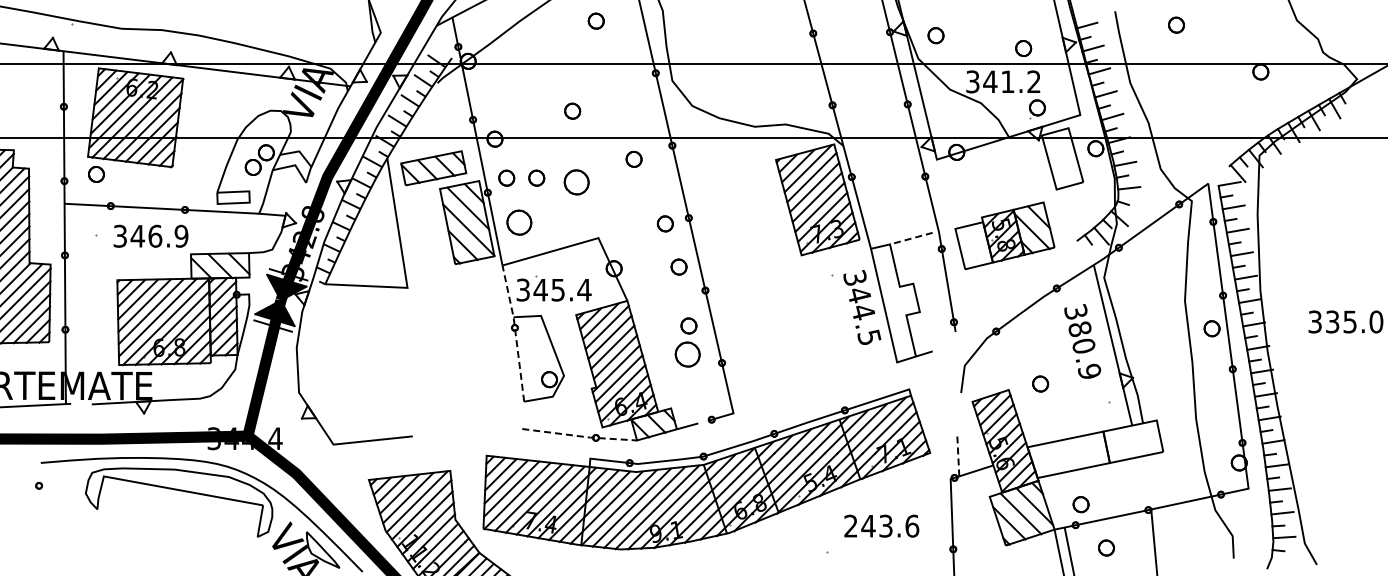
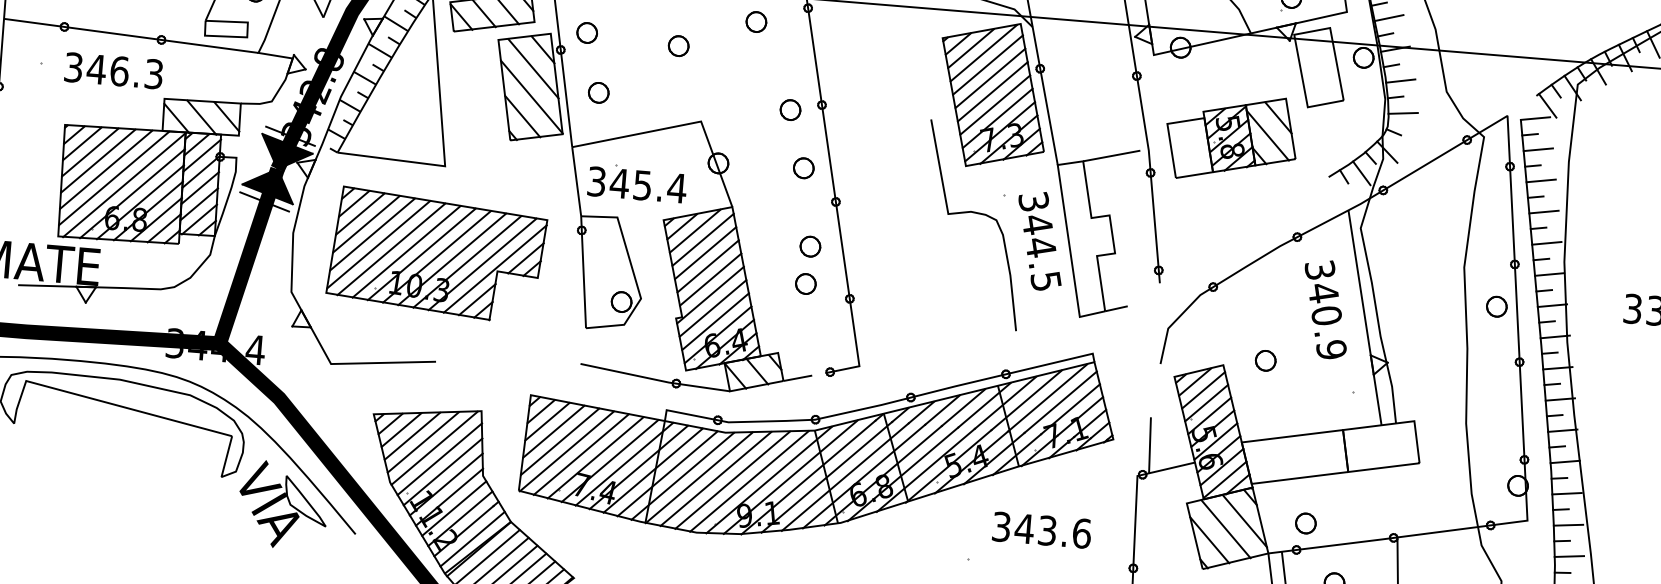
part: (536, 177) -> (626, 35), removed
part: (576, 182) -> (678, 46), size x0.62
part: (518, 222) -> (597, 92), size x0.62
text: (181, 235) -> (154, 73), 346.9 -> 346.3
part: (1004, 235) -> (1231, 137), moved
line: (910, 238) -> (1110, 155), dashed -> solid
curve: (813, 291) -> (977, 214), added
text: (1079, 329) -> (1322, 293), 380.9 -> 340.9
line: (515, 332) -> (582, 236), dashed -> solid
part: (687, 354) -> (805, 283), size x0.62
part: (406, 355) -> (436, 254), added
line: (580, 436) -> (656, 380), dashed -> solid
line: (958, 454) -> (1150, 444), dashed -> solid
text: (850, 526) -> (1000, 527), 243.6 -> 343.6

